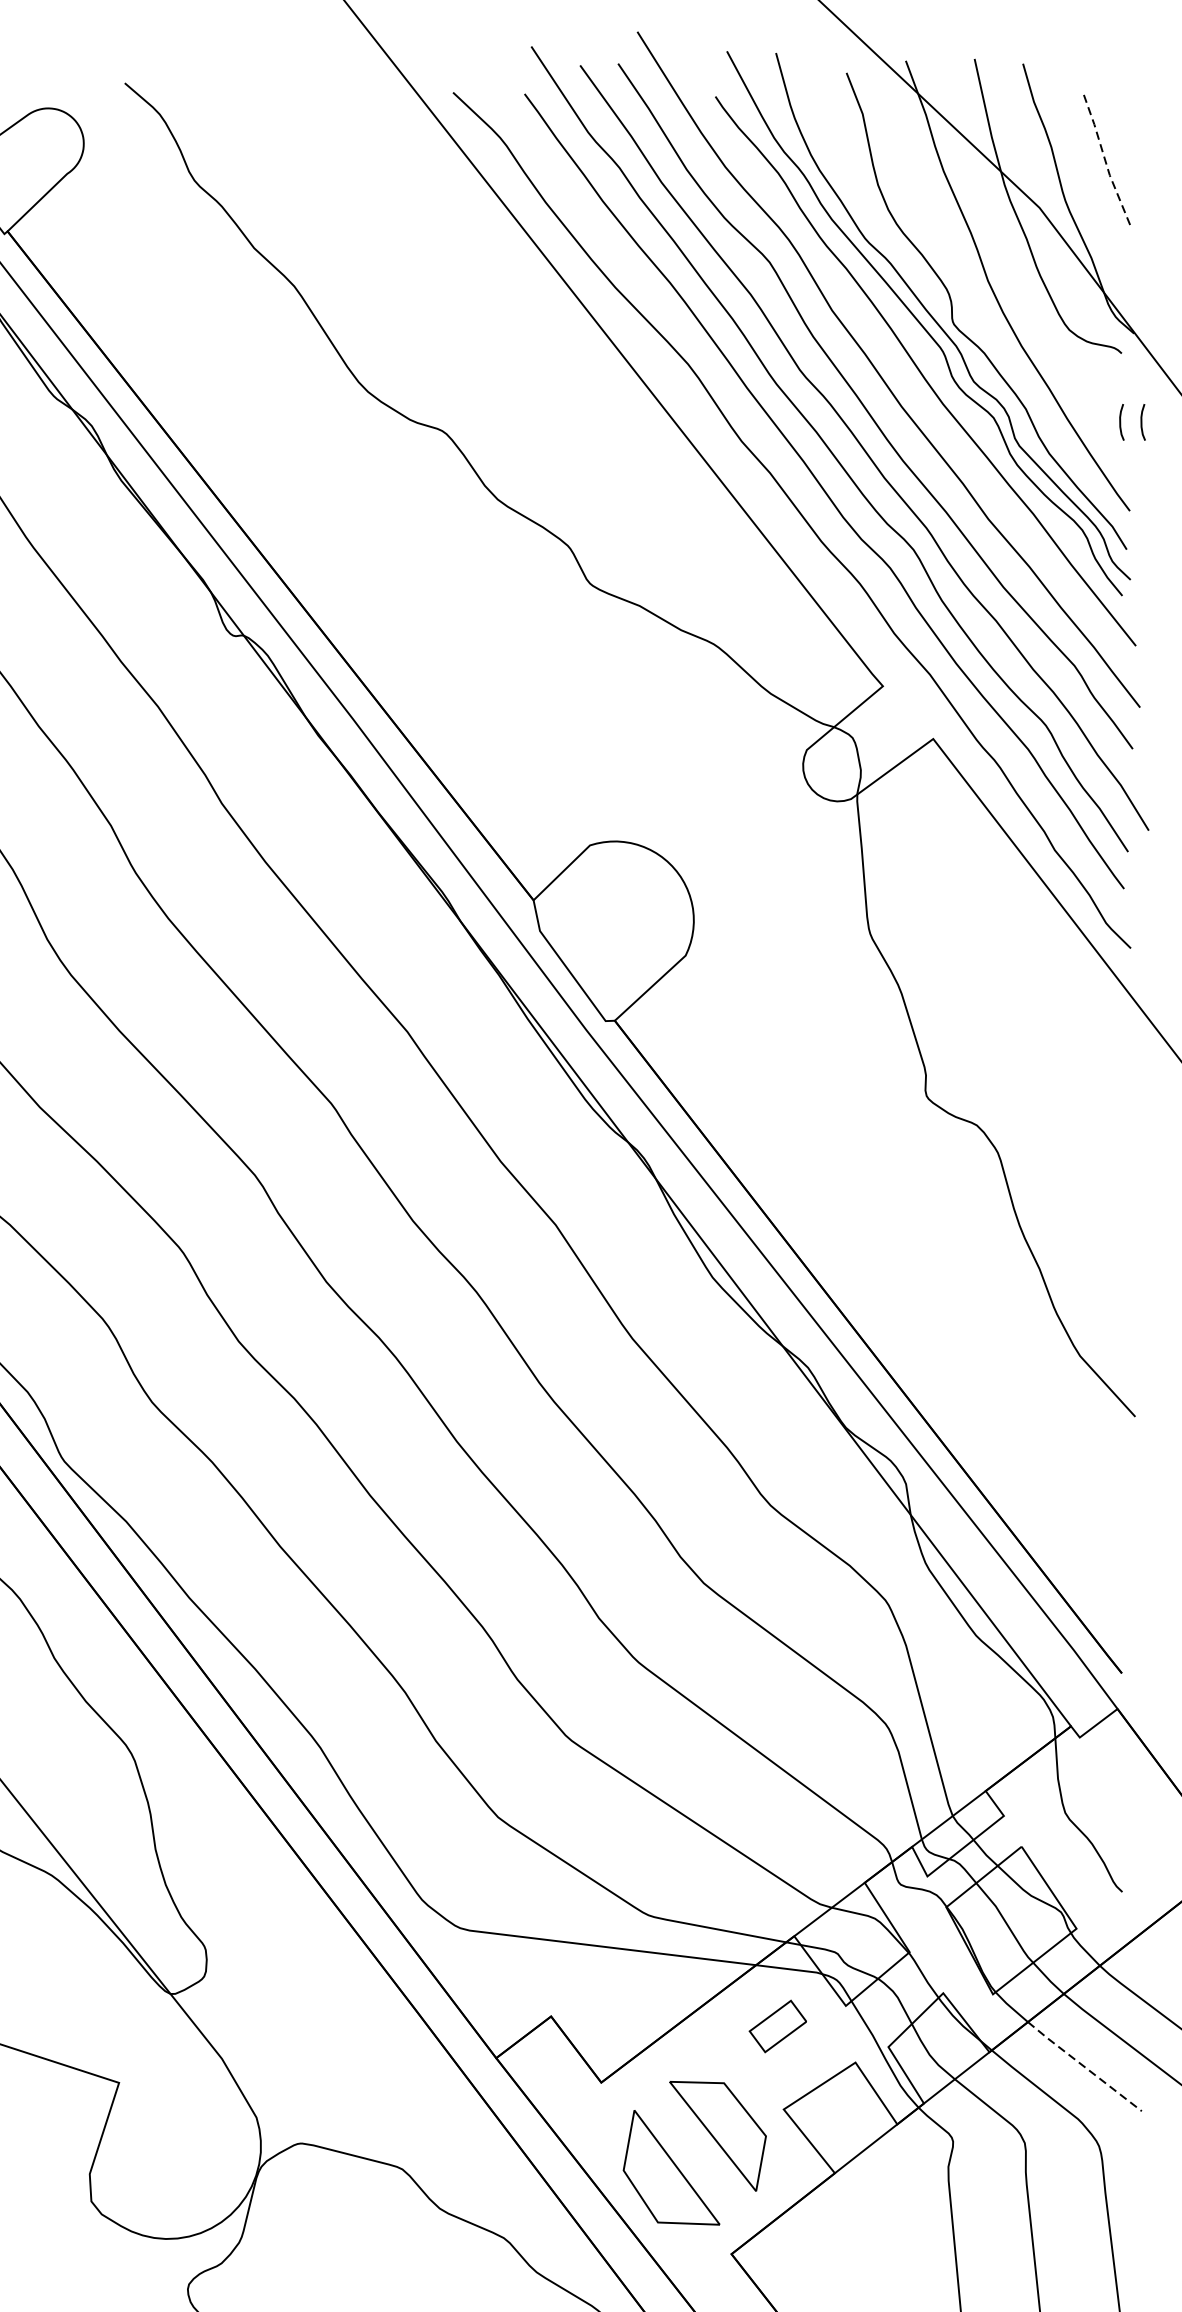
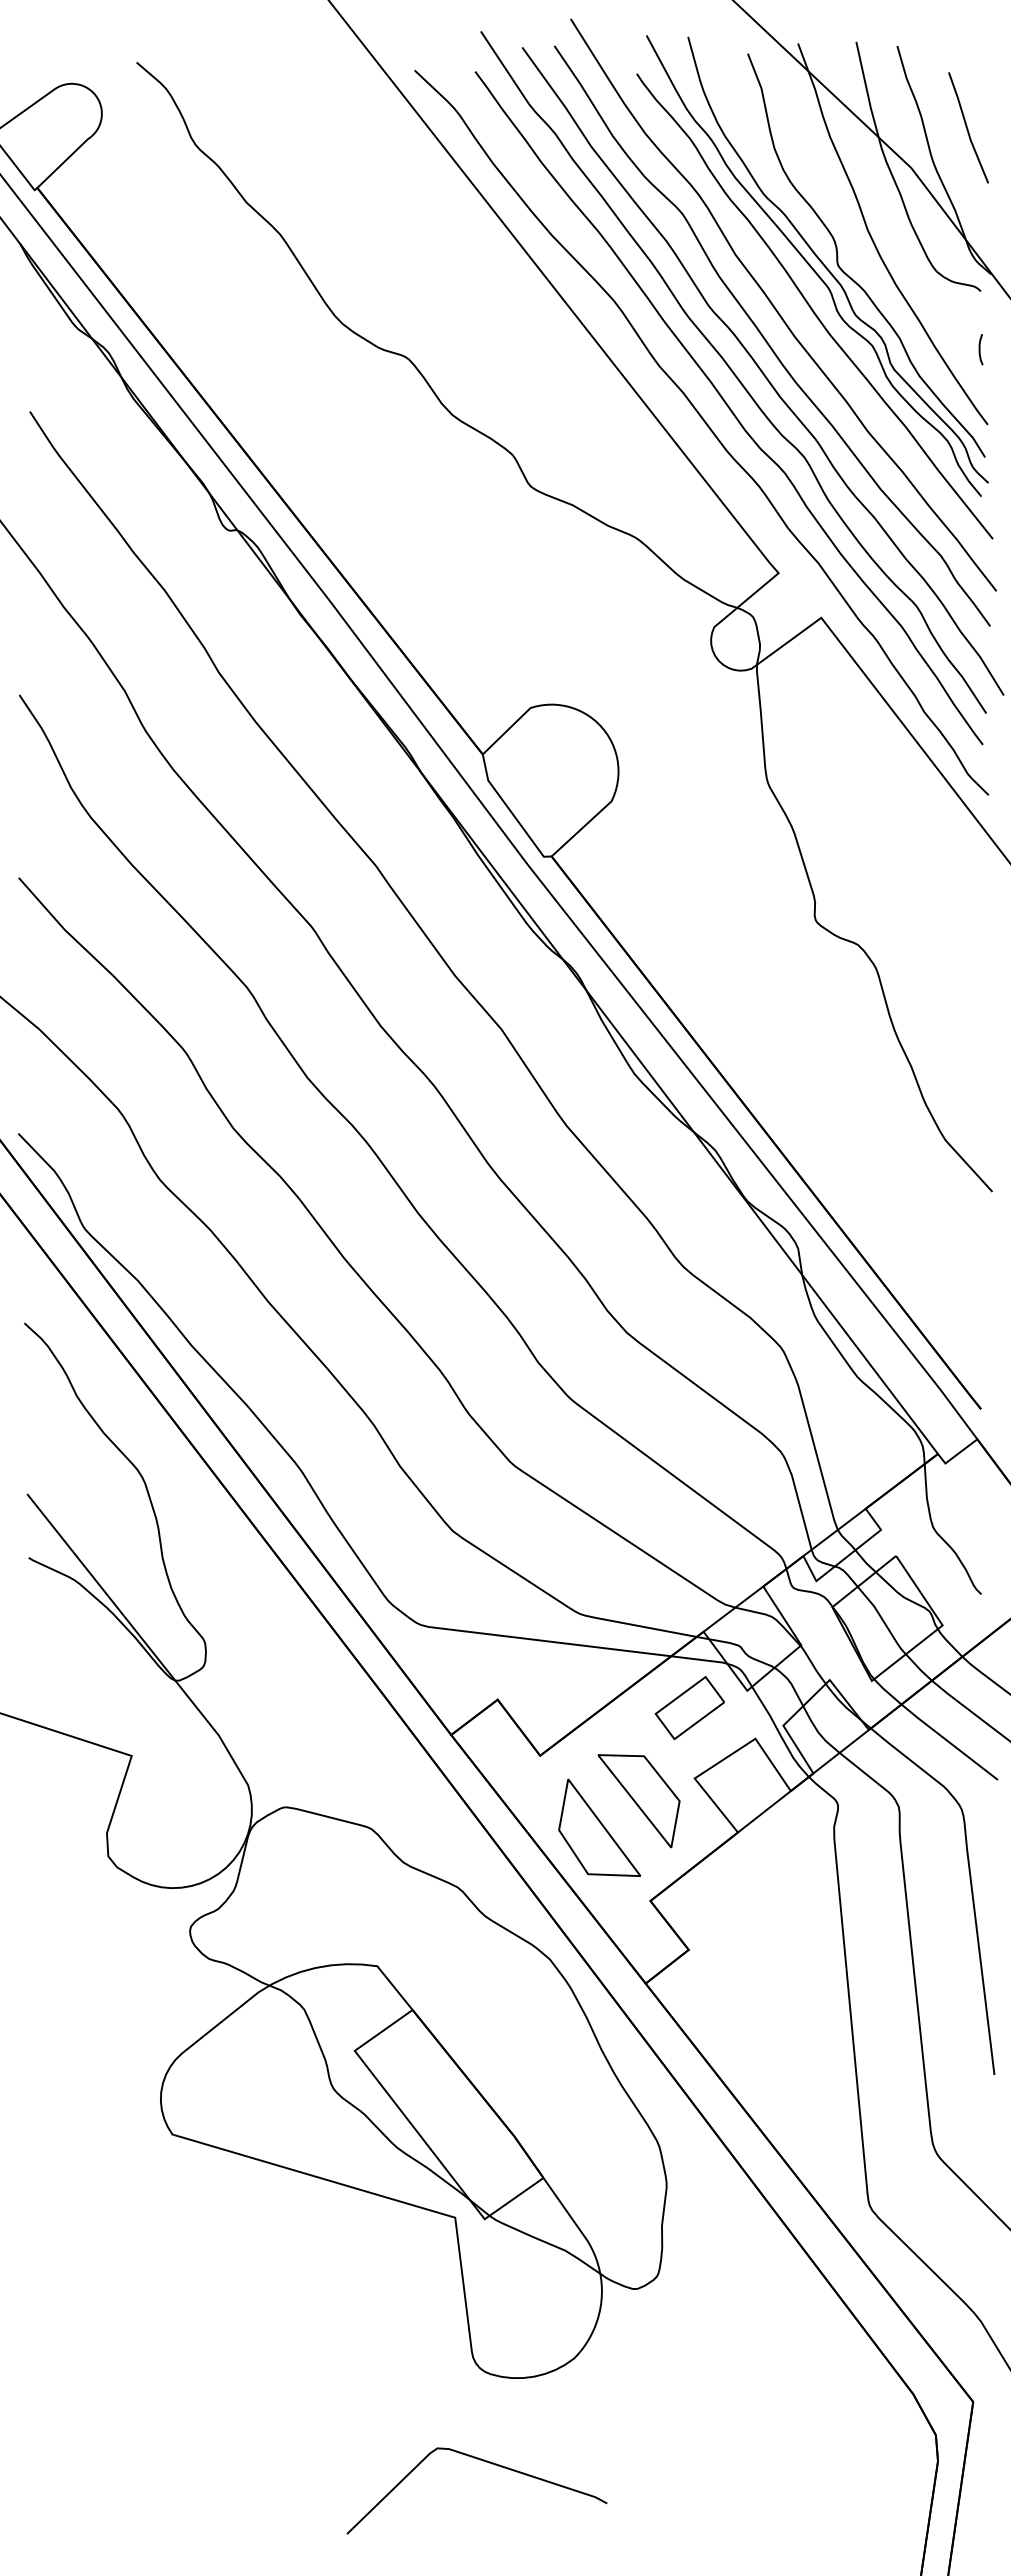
line: (1105, 161) -> (967, 128), dashed -> solid
curve: (1142, 422) -> (998, 349), removed
part: (777, 2026) -> (689, 1708), size x1.43
line: (1084, 2066) -> (949, 1742), dashed -> solid

